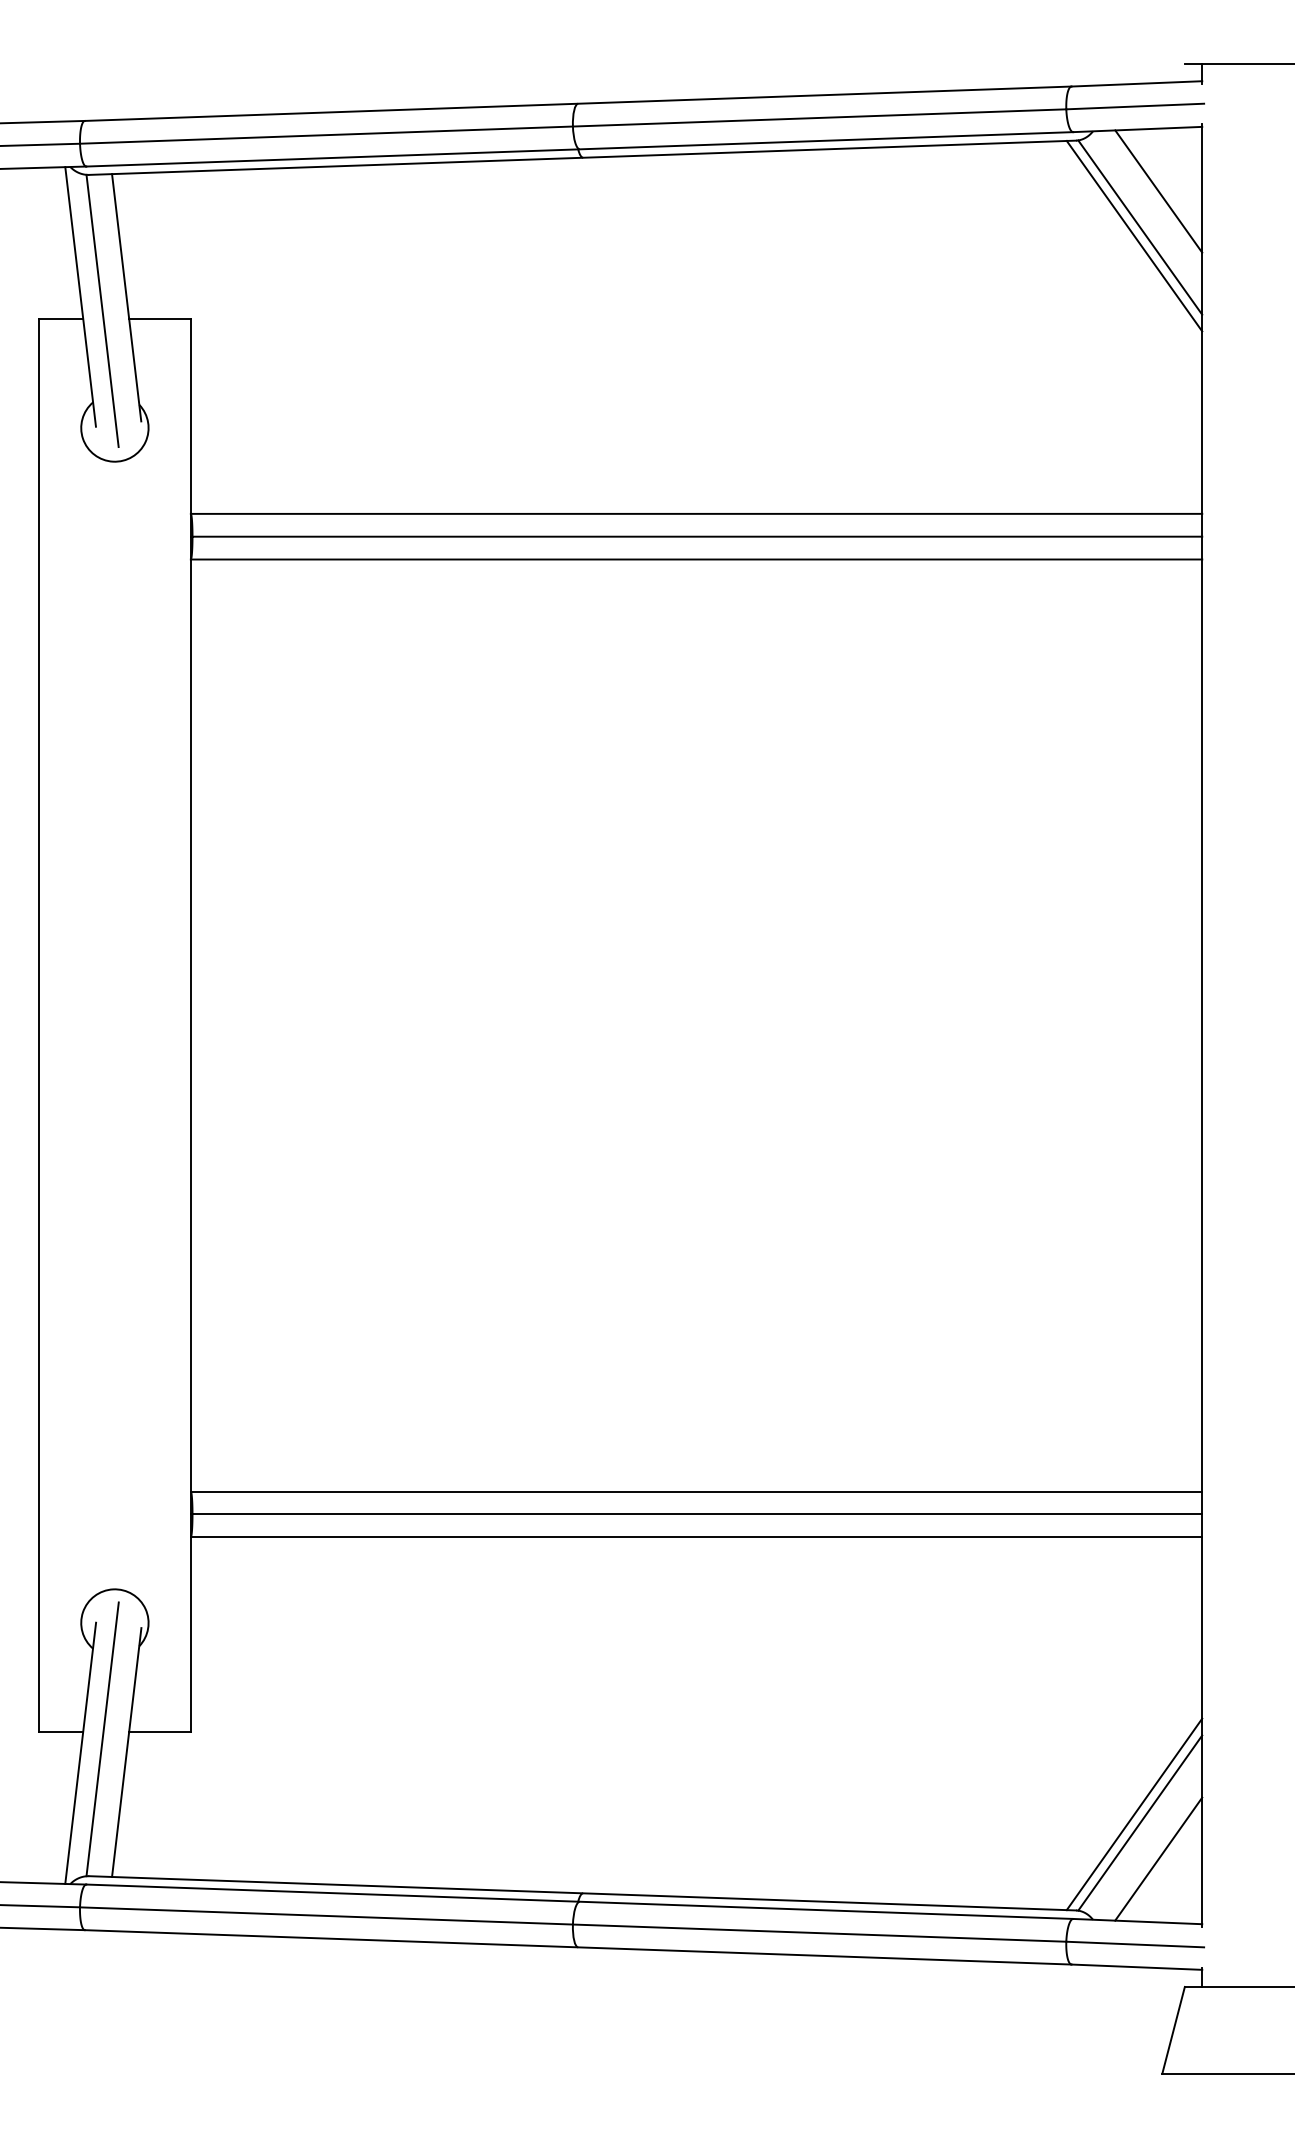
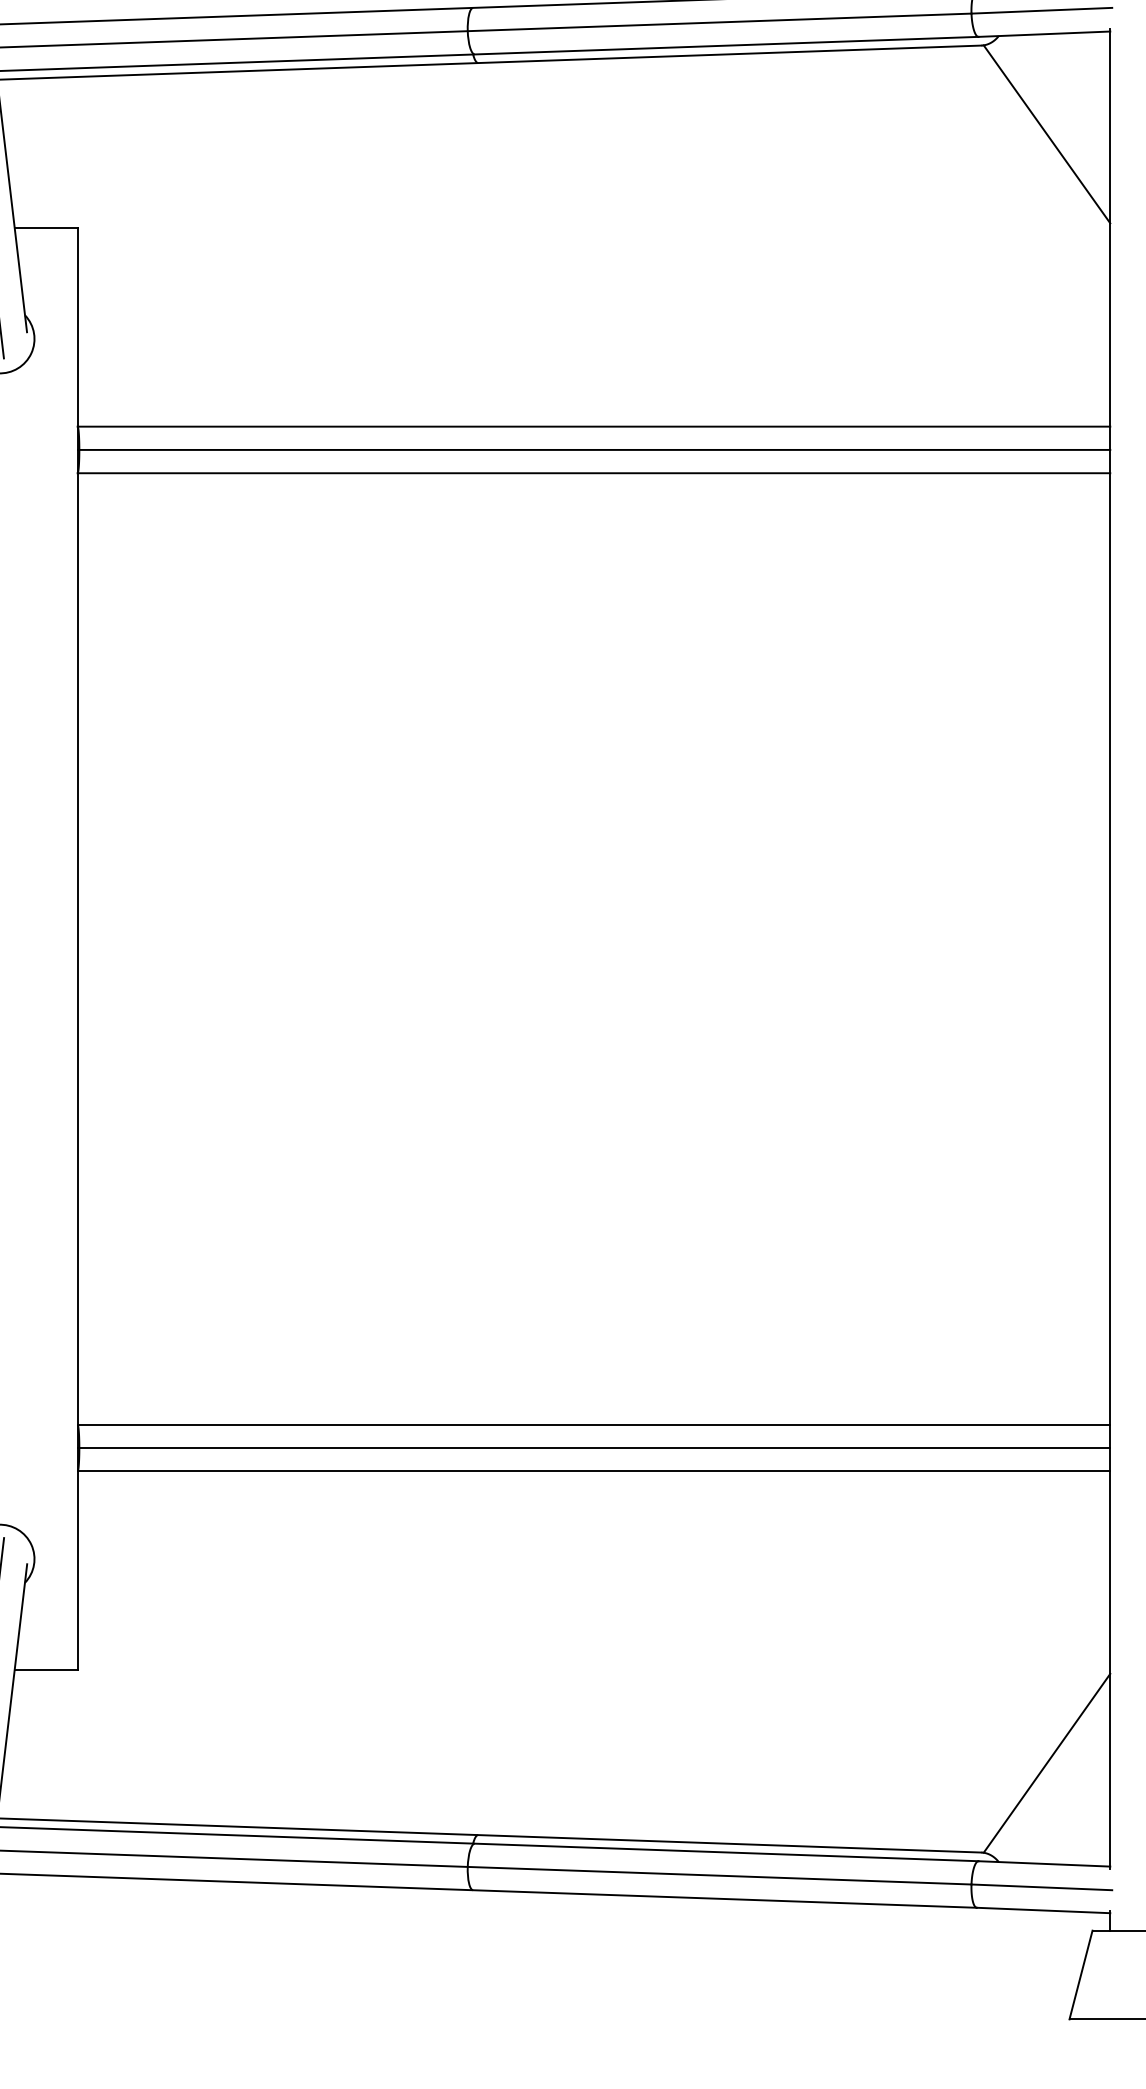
line: (1158, 191) -> (1065, 97), removed
line: (1134, 235) -> (1041, 142), removed
line: (1134, 1814) -> (1041, 1754), removed
line: (1158, 1858) -> (1065, 1799), removed

